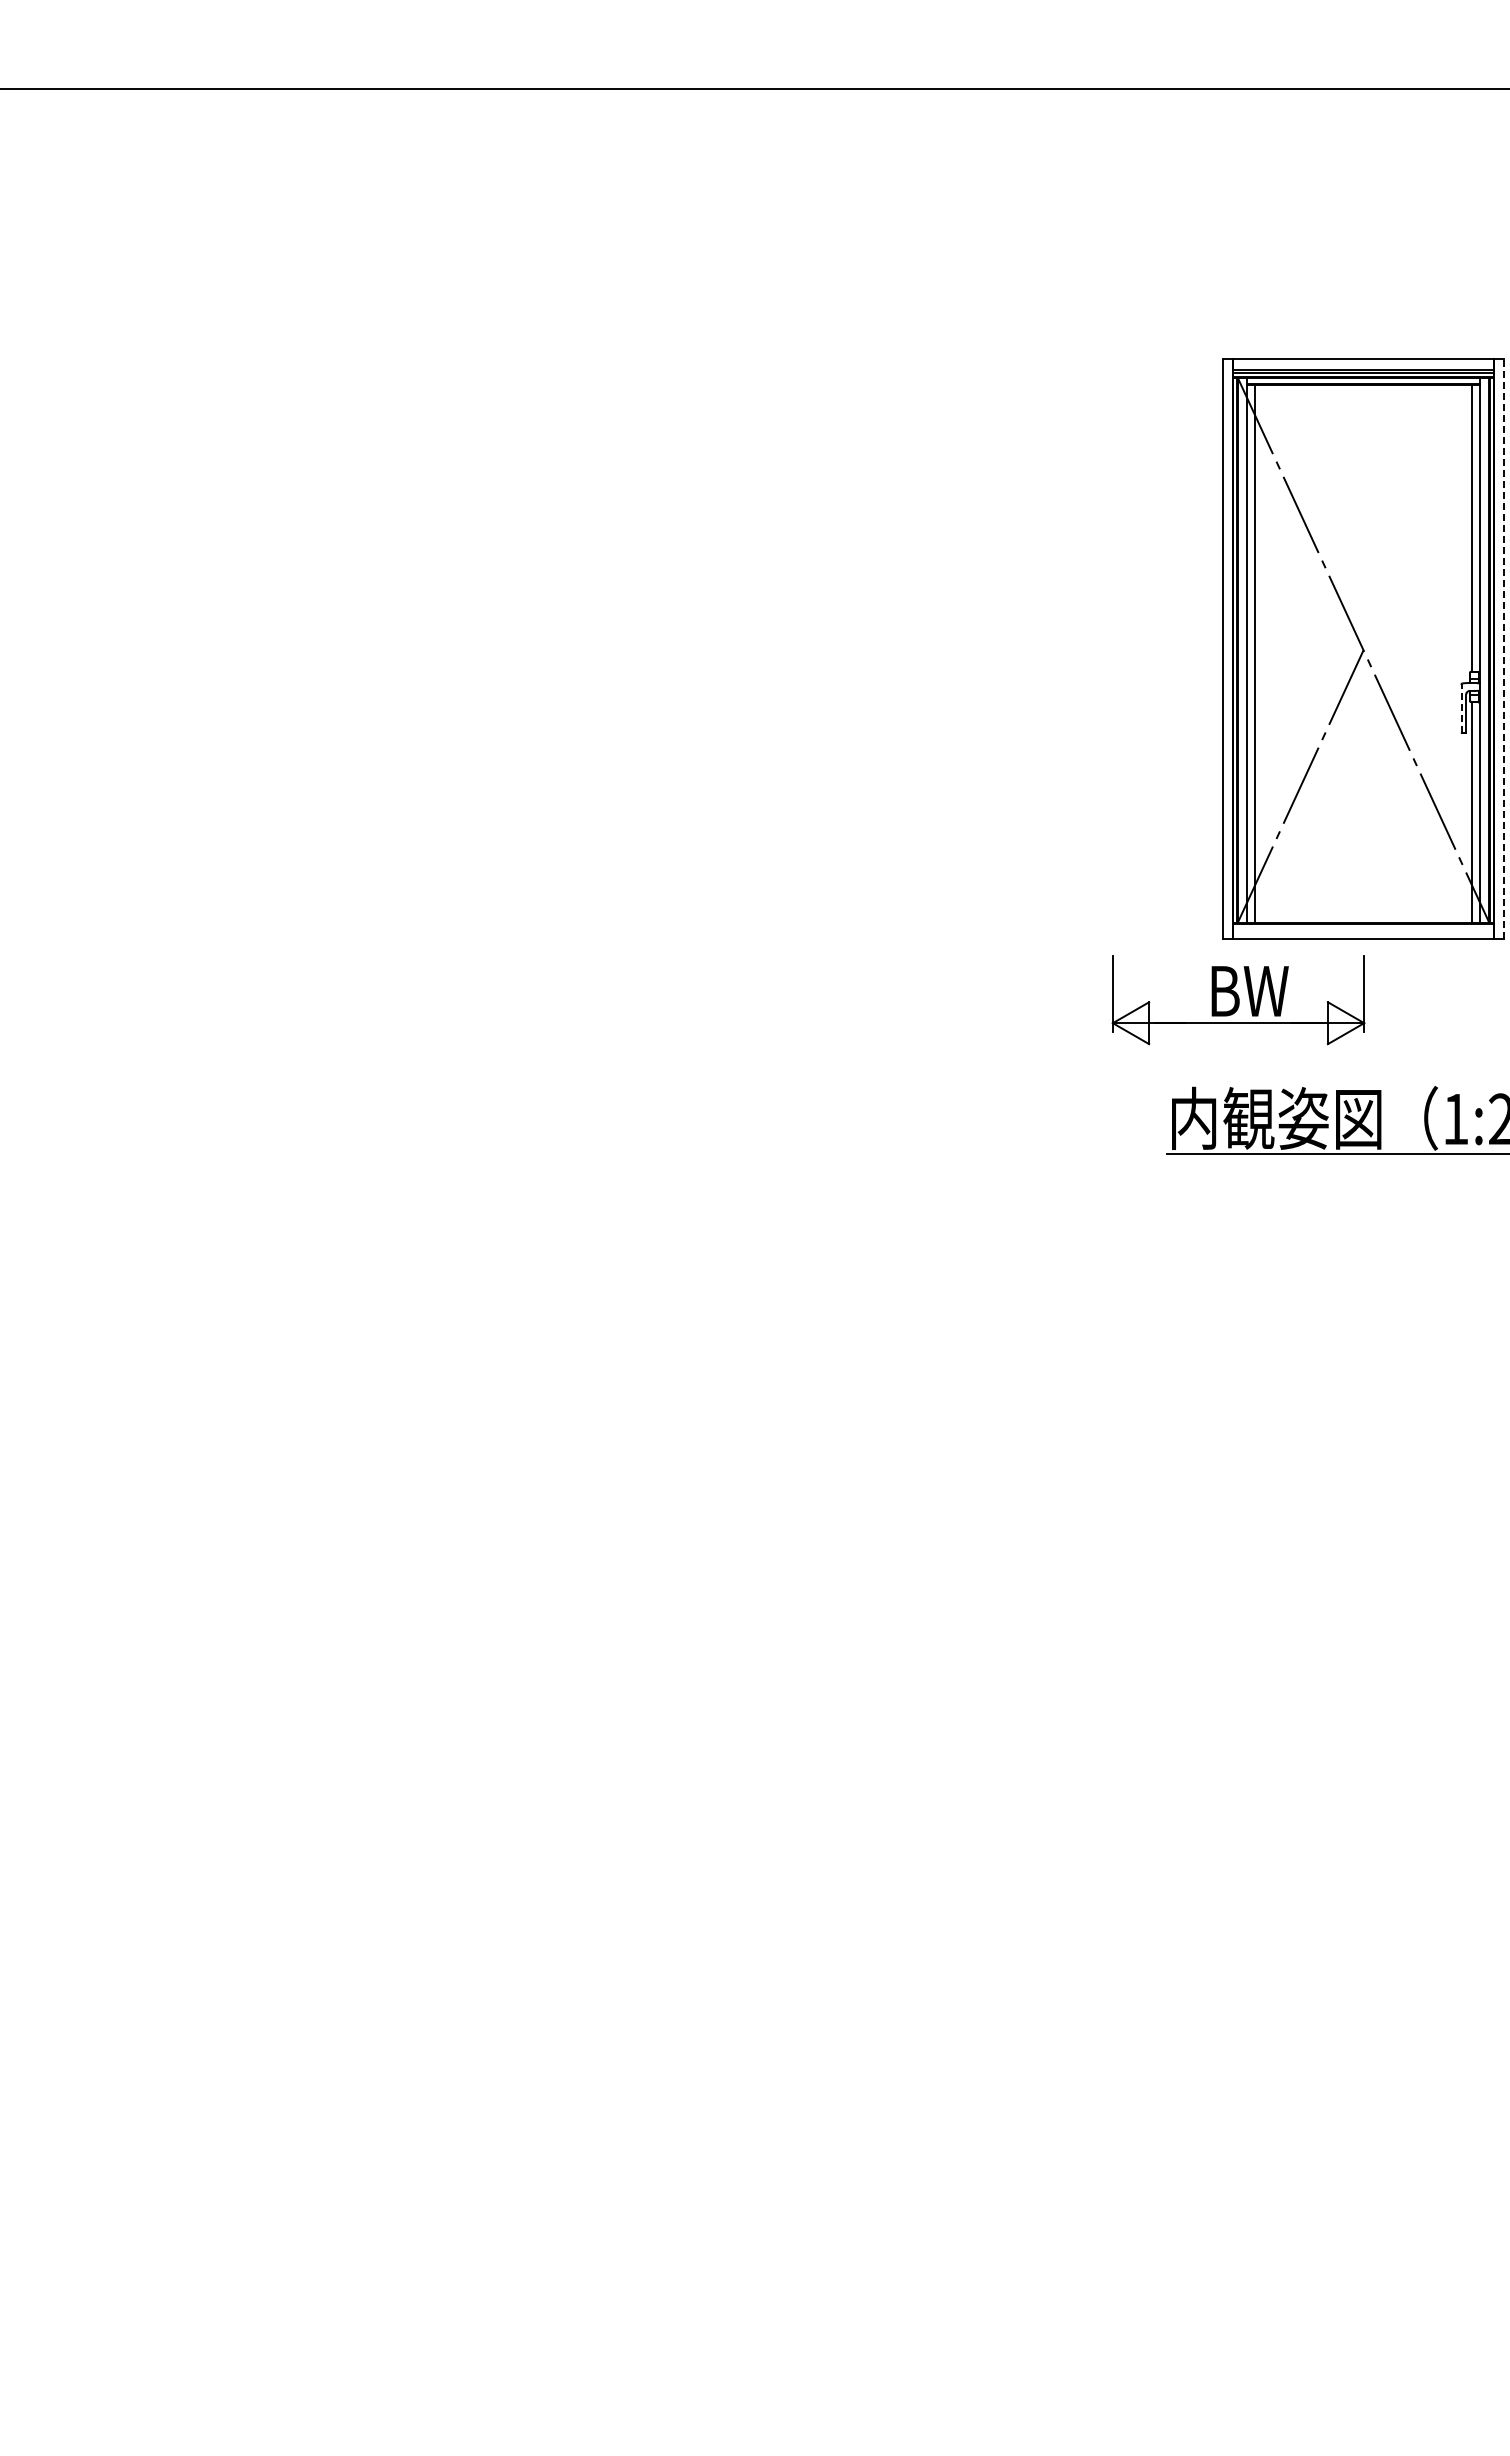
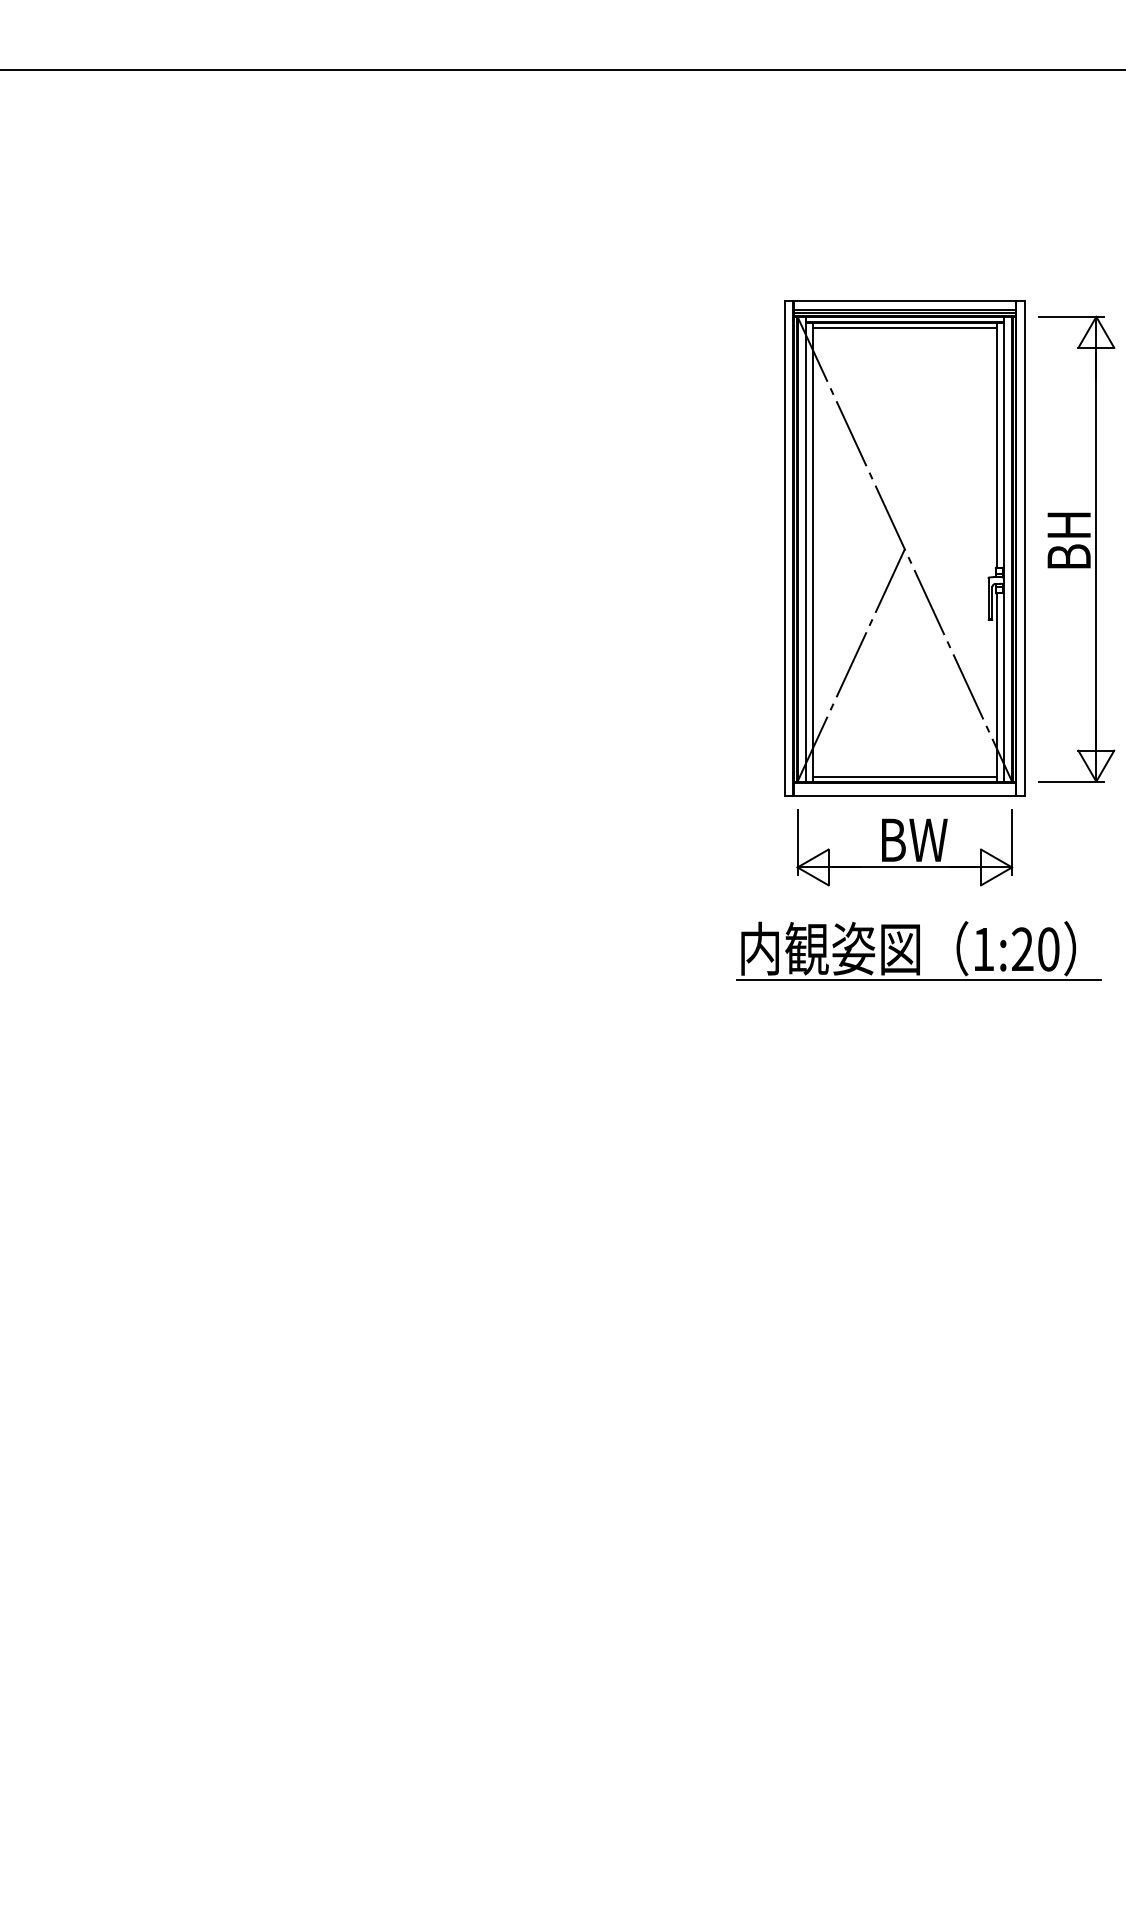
line: (1363, 390) -> (904, 327), added
line: (1504, 648) -> (1025, 547), dashed -> solid
line: (1461, 707) -> (988, 598), dashed -> solid
line: (1363, 917) -> (904, 777), added
part: (1238, 1000) -> (904, 848), moved

